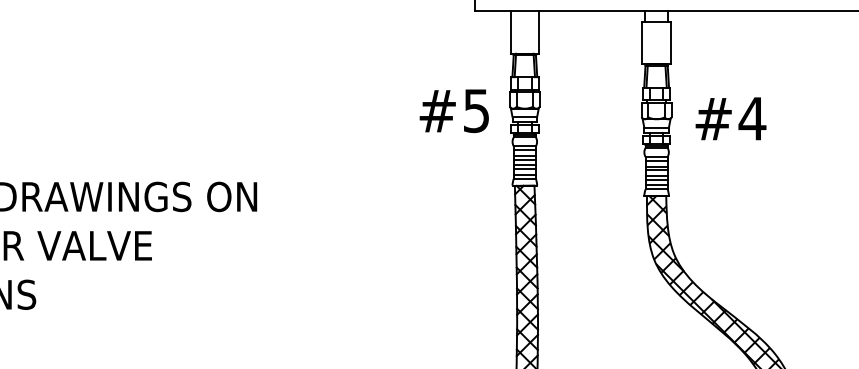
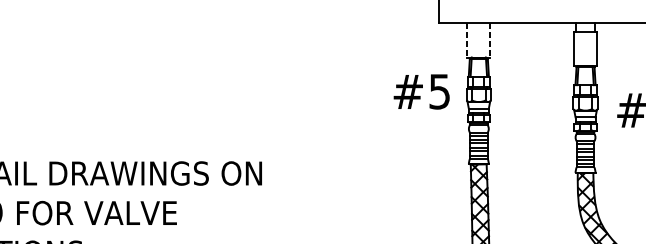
line: (510, 33) -> (467, 41), solid -> dashed
line: (539, 33) -> (490, 41), solid -> dashed
text: (453, 111) -> (421, 92), moved

